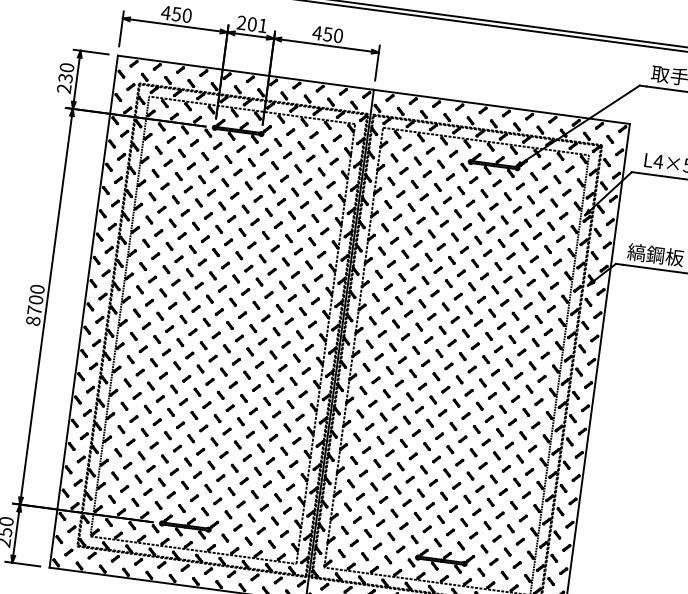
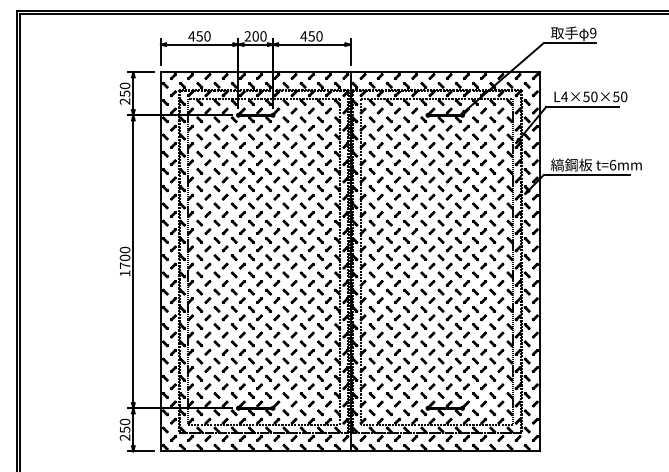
text: (262, 25) -> (263, 36), 201 -> 200
text: (64, 77) -> (124, 93), 230 -> 250
text: (32, 320) -> (124, 273), 8700 -> 1700

